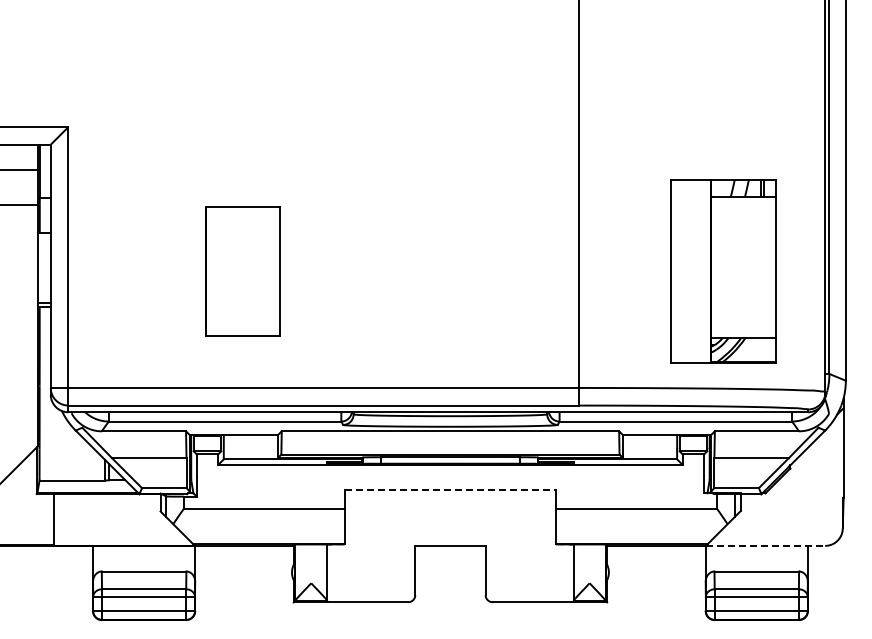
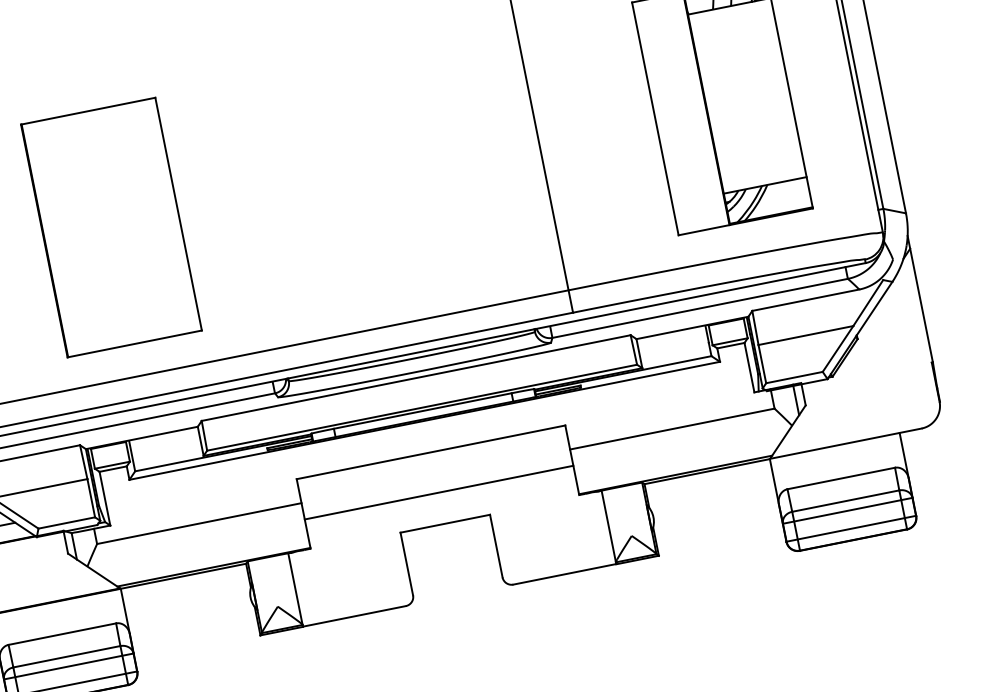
part: (242, 271) -> (111, 227), size x1.43
line: (450, 489) -> (431, 452), dashed -> solid
line: (450, 521) -> (439, 492), added
line: (765, 545) -> (845, 443), dashed -> solid

